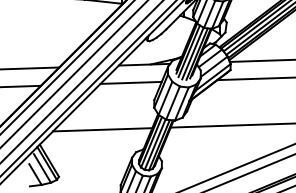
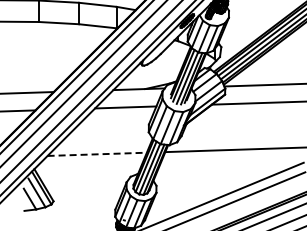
line: (102, 129) -> (97, 154), solid -> dashed

